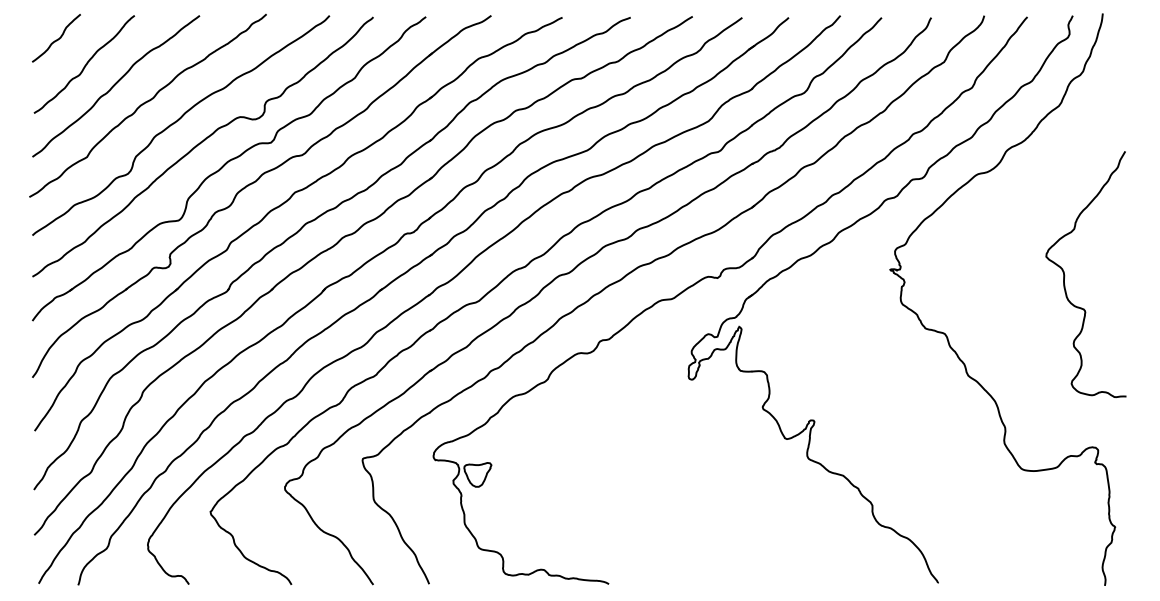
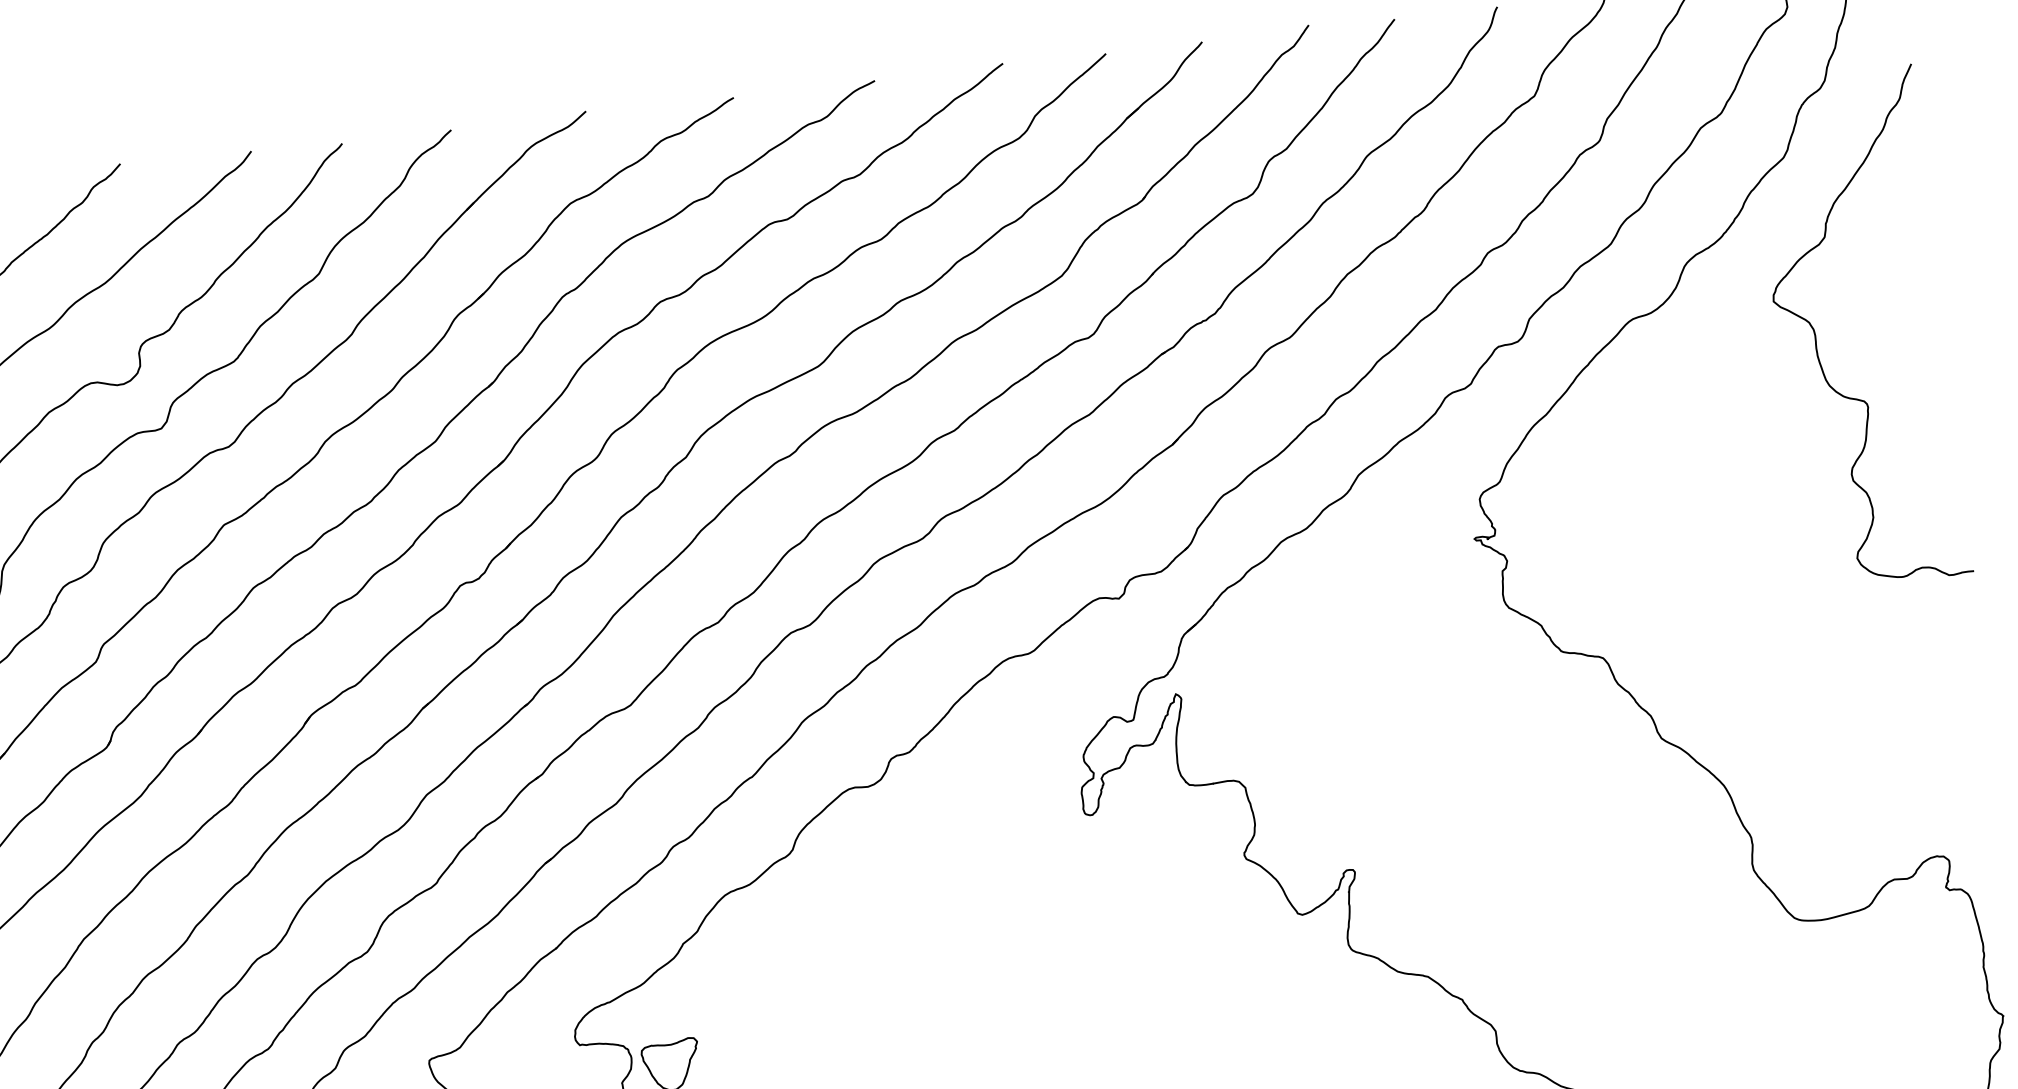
curve: (1065, 275) -> (1817, 335), moved

